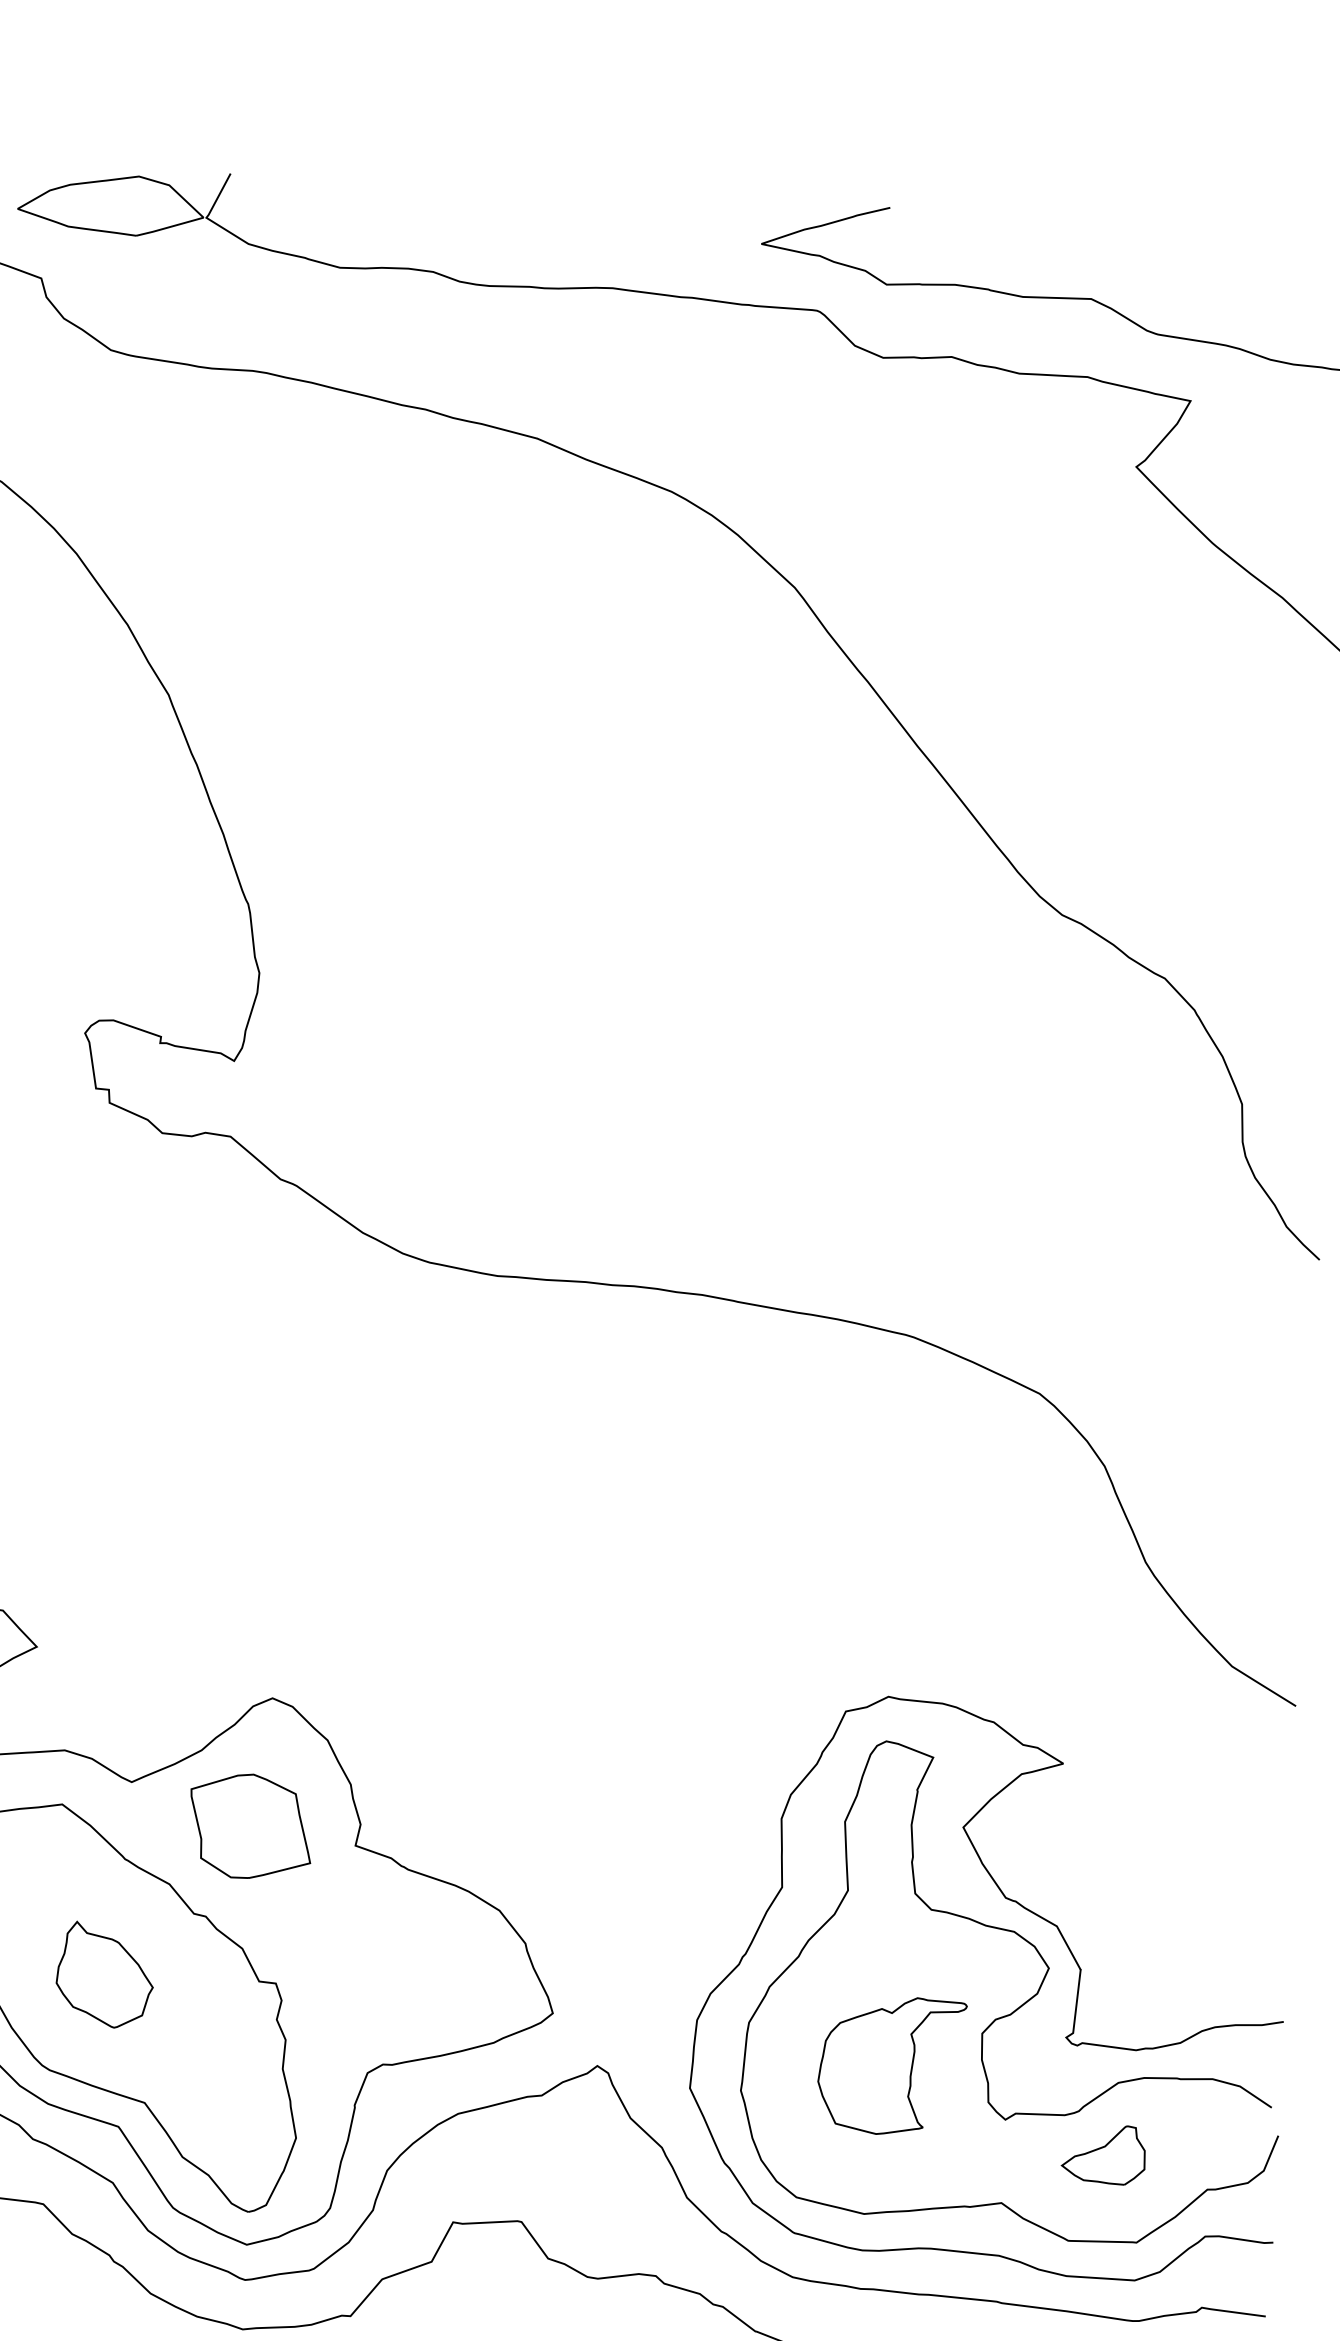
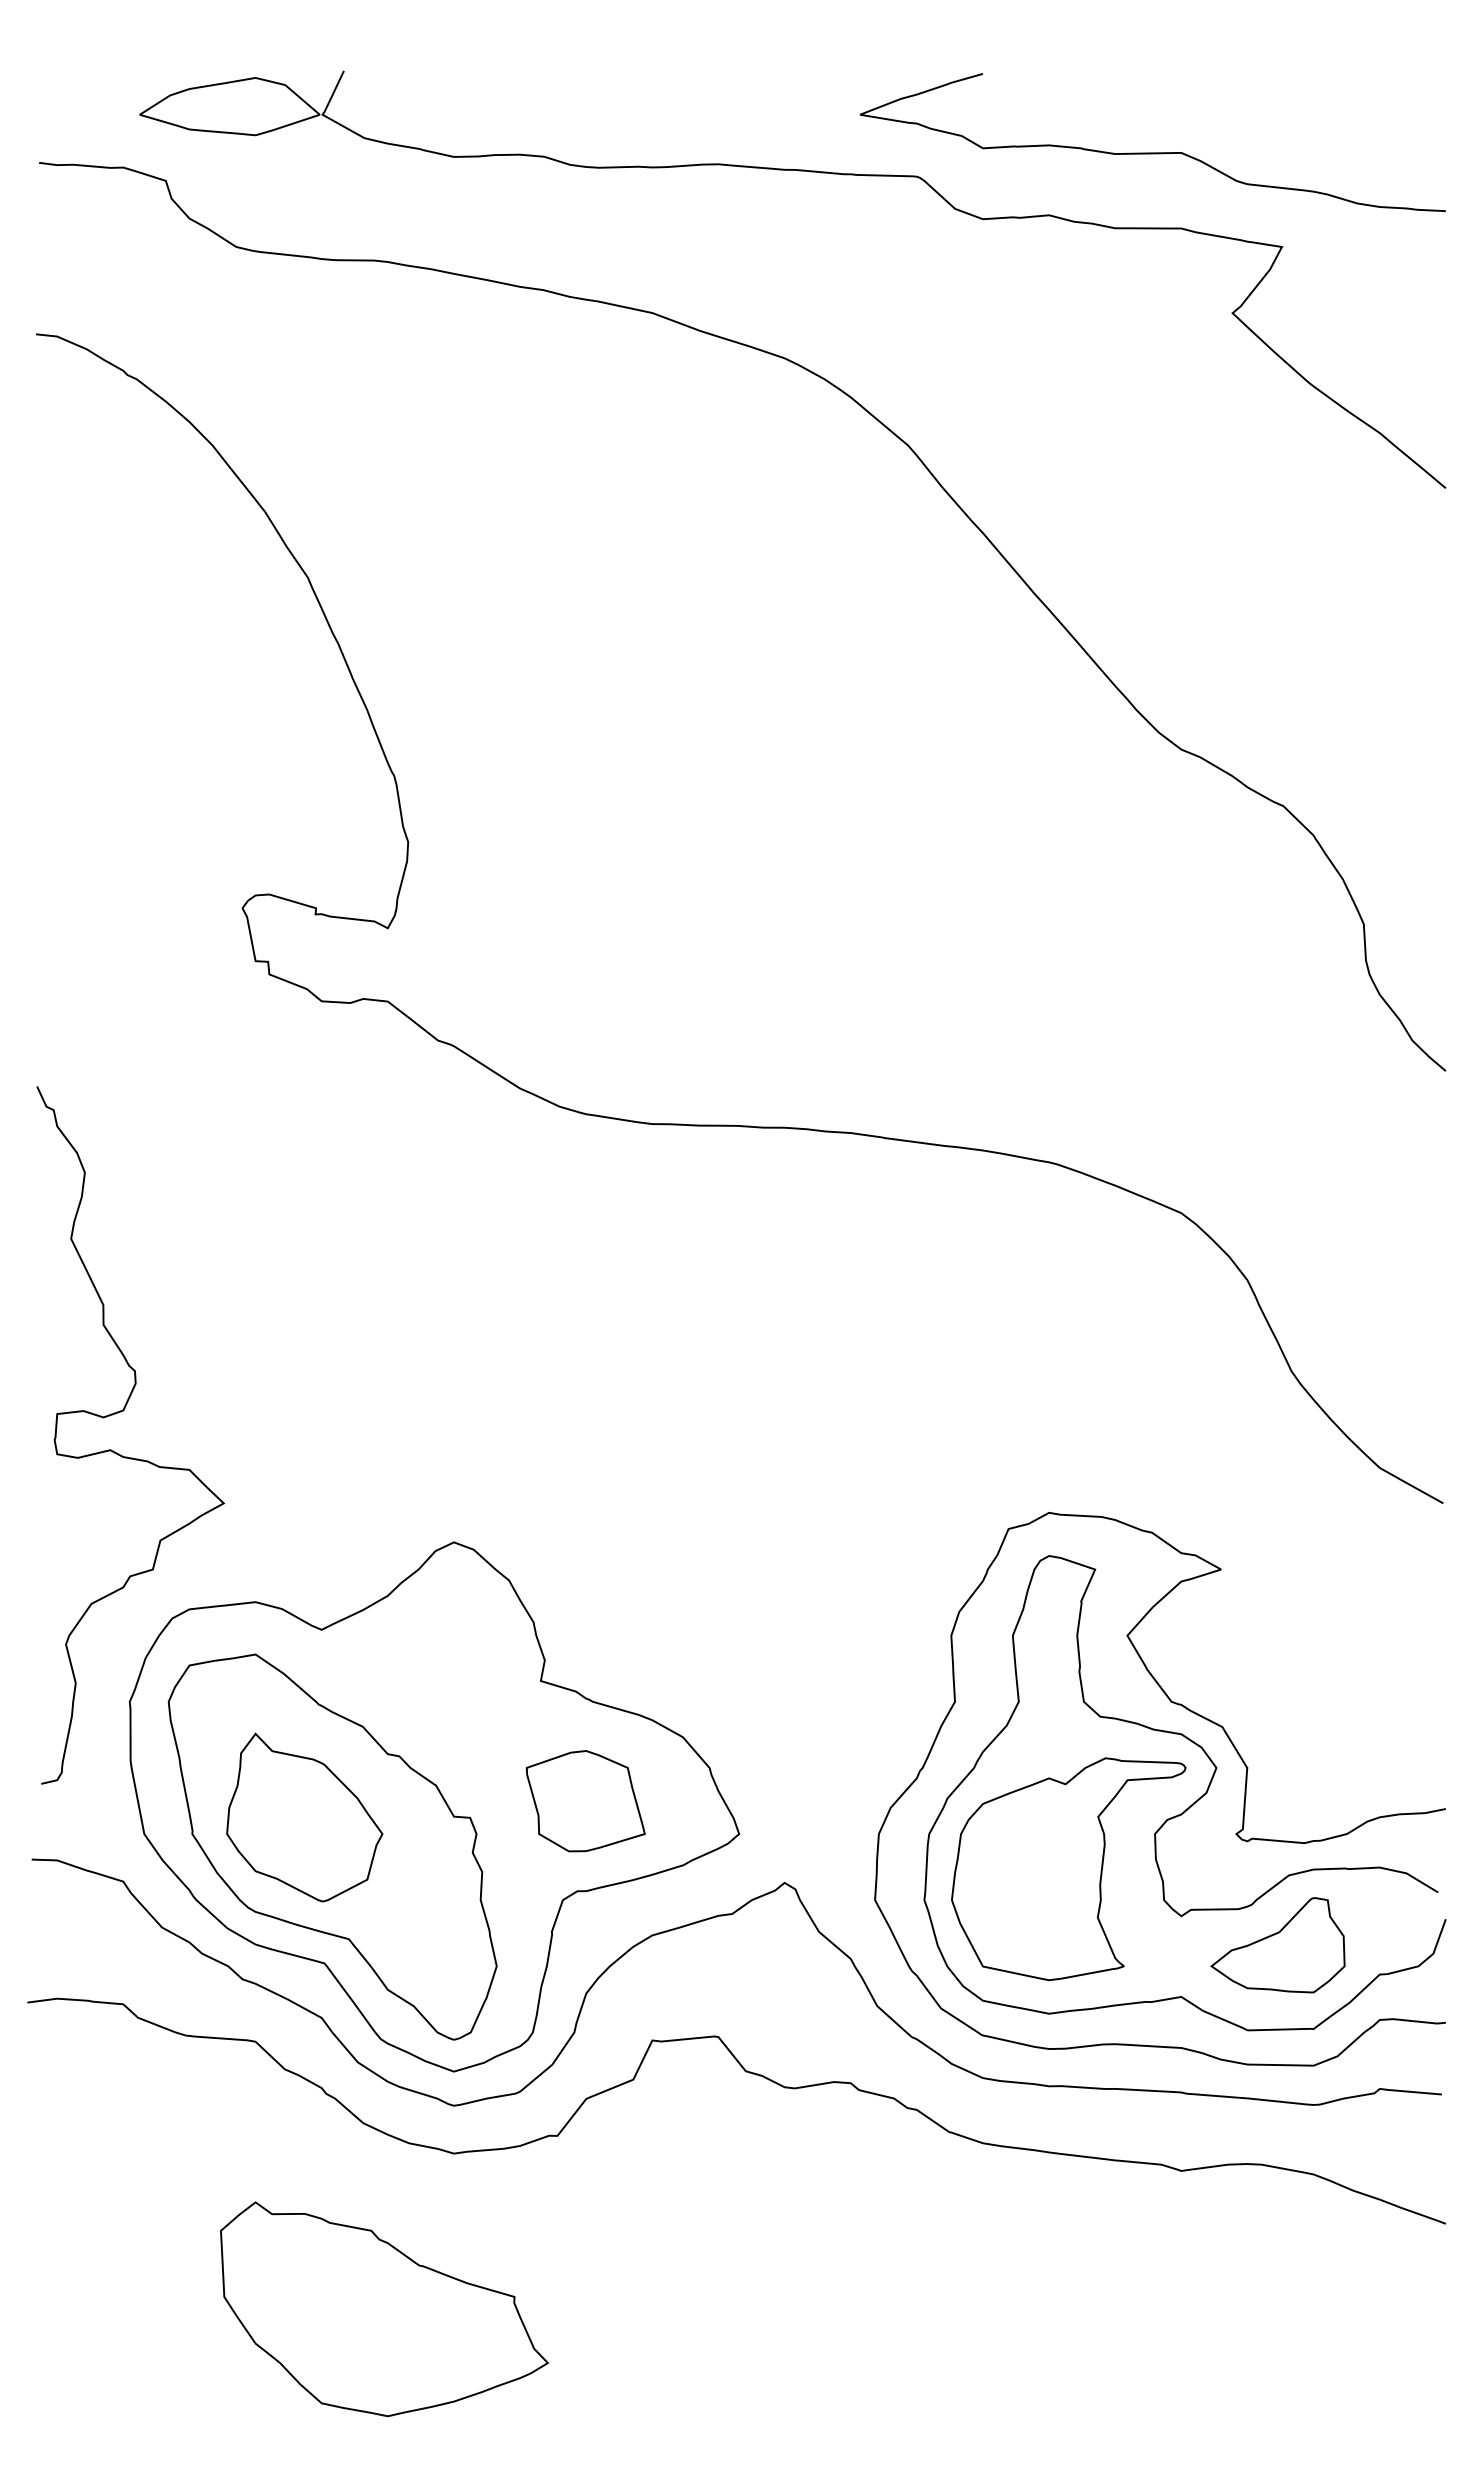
part: (250, 1826) -> (585, 1801), moved
part: (104, 1975) -> (304, 1817), size x1.67
part: (891, 2065) -> (1068, 1869), size x1.67
part: (1103, 2154) -> (1277, 1945), size x1.67

